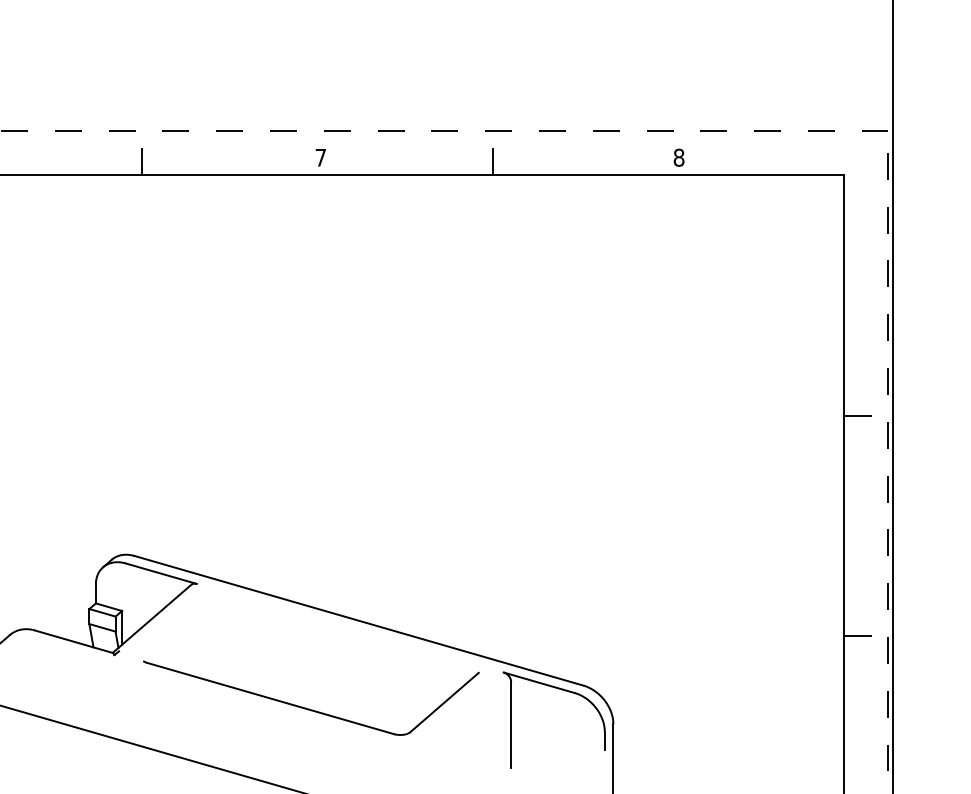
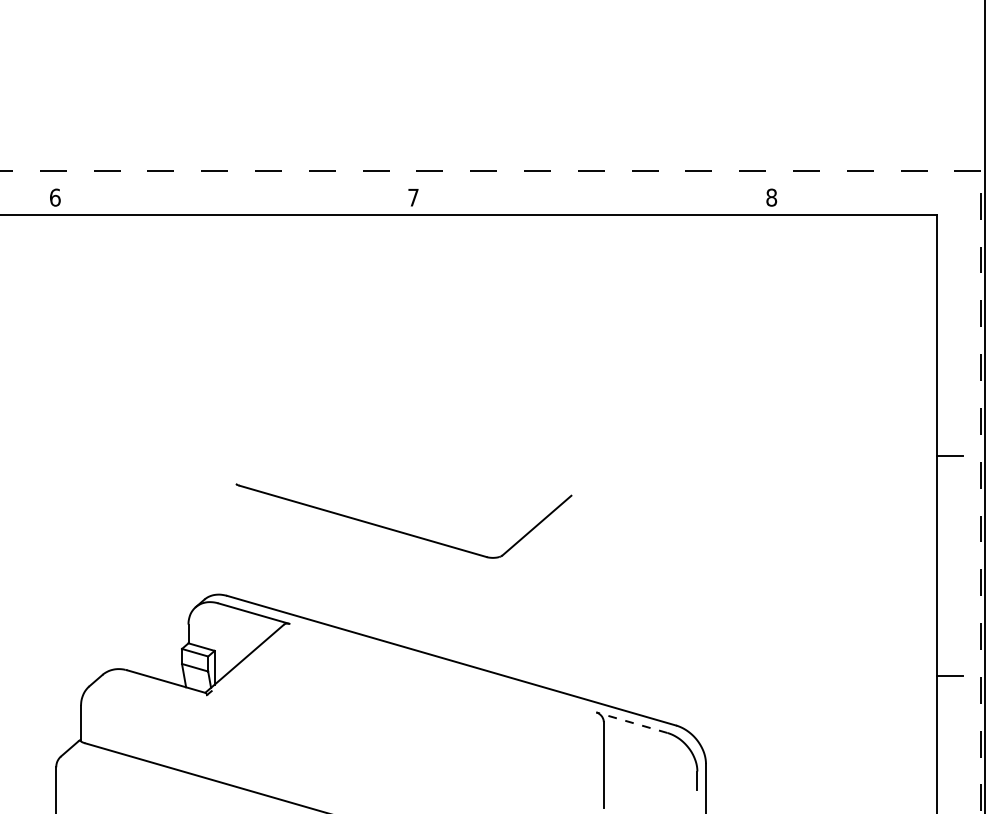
line: (141, 161) -> (234, 201), removed
line: (492, 161) -> (585, 201), removed
line: (538, 682) -> (631, 722), solid -> dashed
part: (309, 708) -> (402, 531), moved

